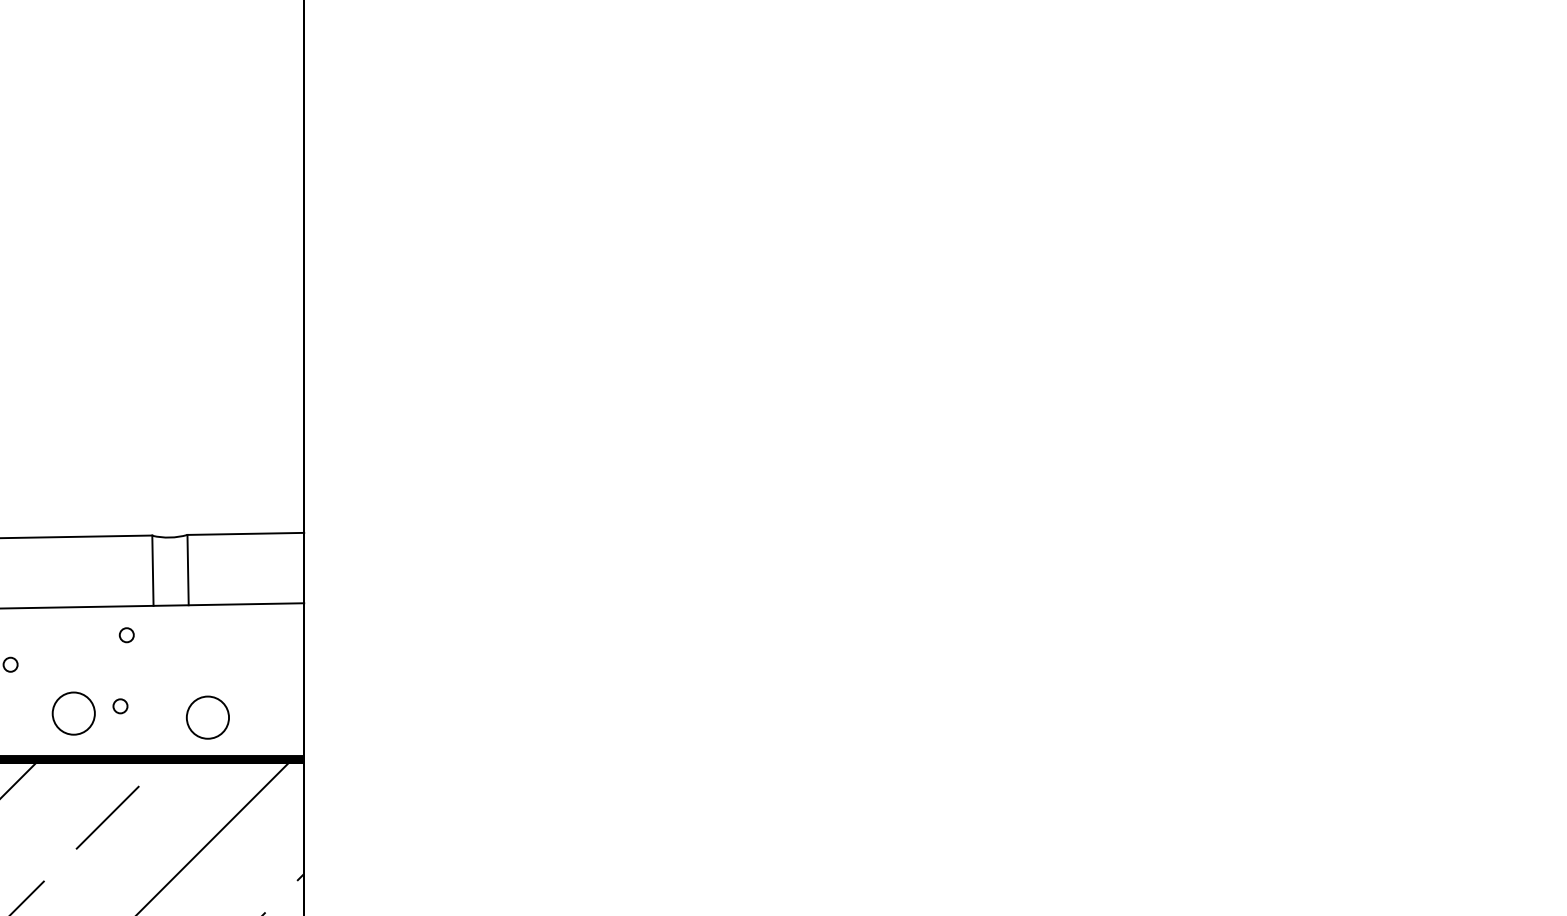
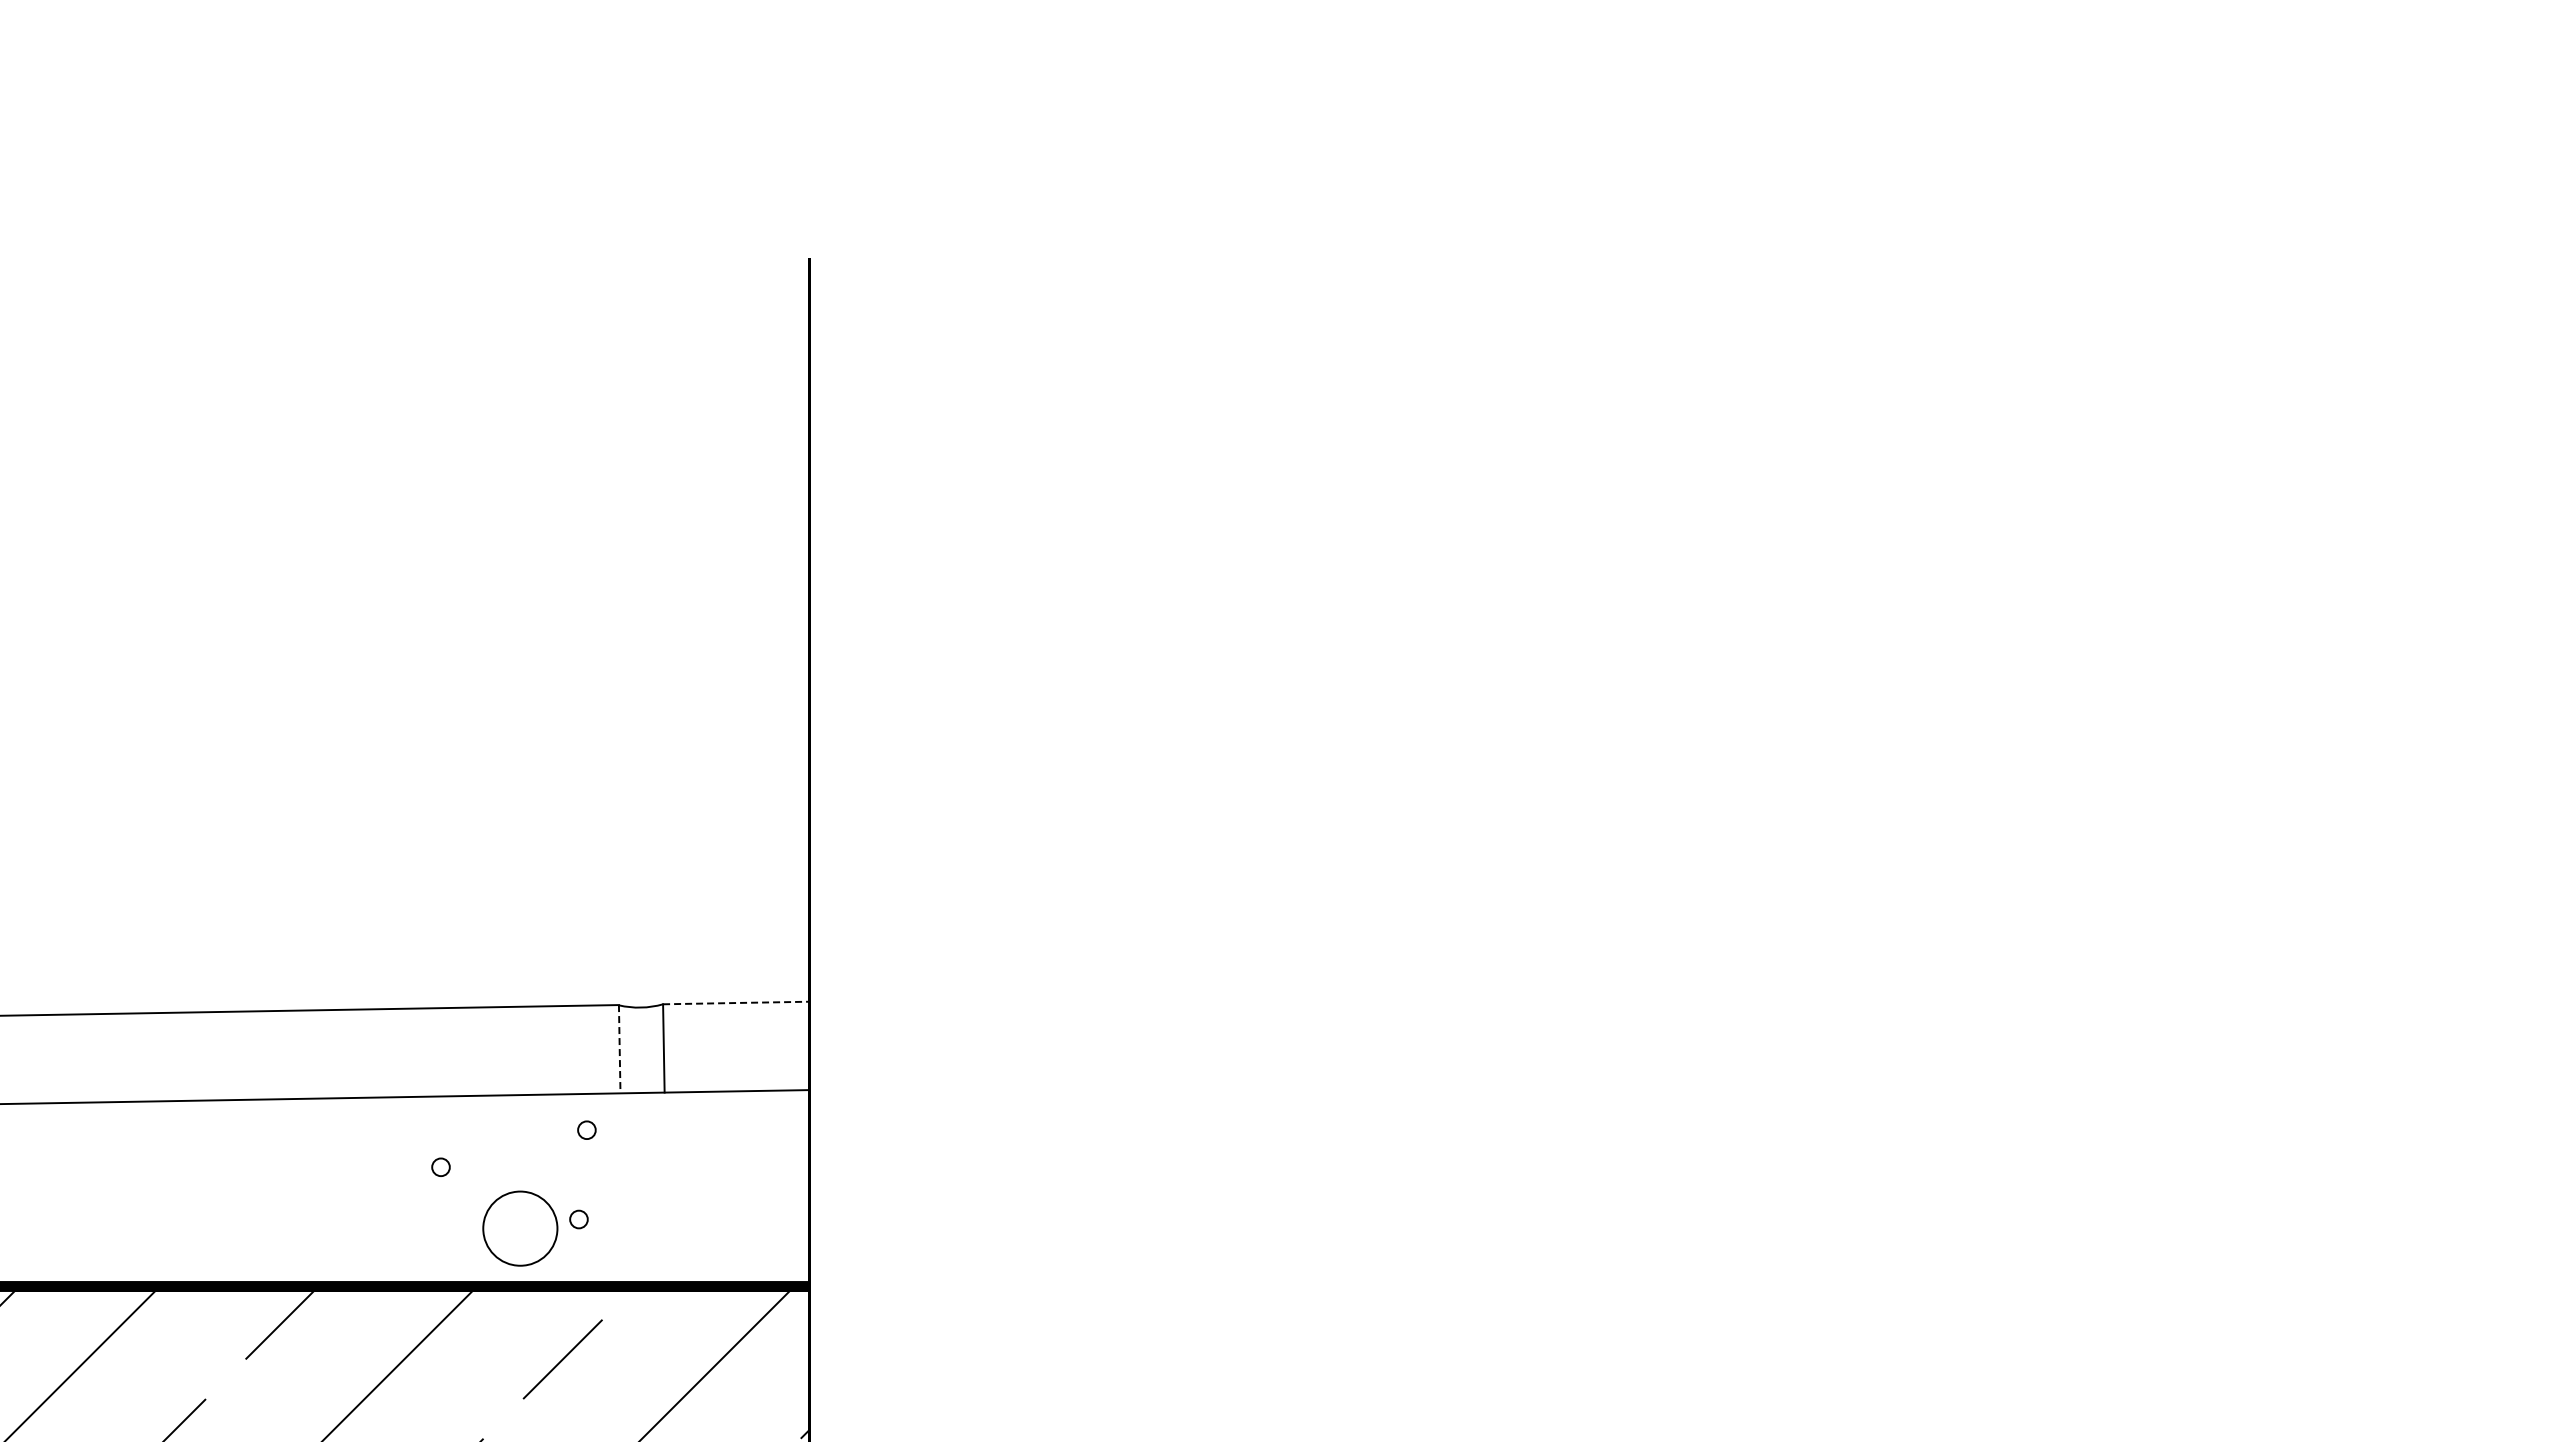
line: (245, 534) -> (736, 1003), solid -> dashed
line: (152, 570) -> (619, 1049), solid -> dashed
circle: (73, 713) -> (519, 1228), size x1.4
circle: (207, 717) -> (688, 1233), removed

